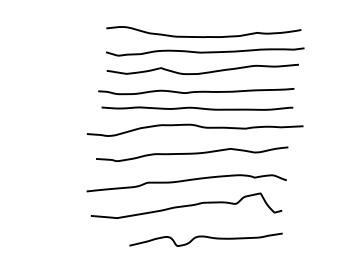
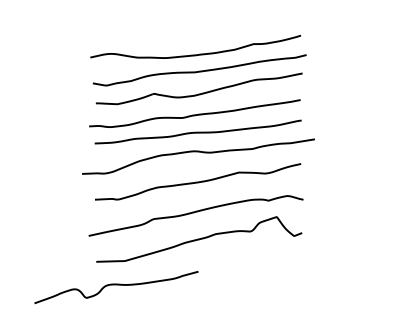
curve: (206, 237) -> (116, 285), moved

